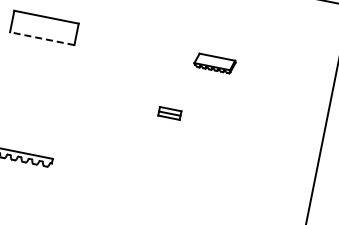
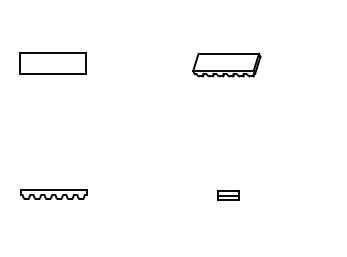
line: (42, 38) -> (52, 74), dashed -> solid
part: (214, 62) -> (226, 64), size x1.67
part: (169, 113) -> (228, 195), moved

